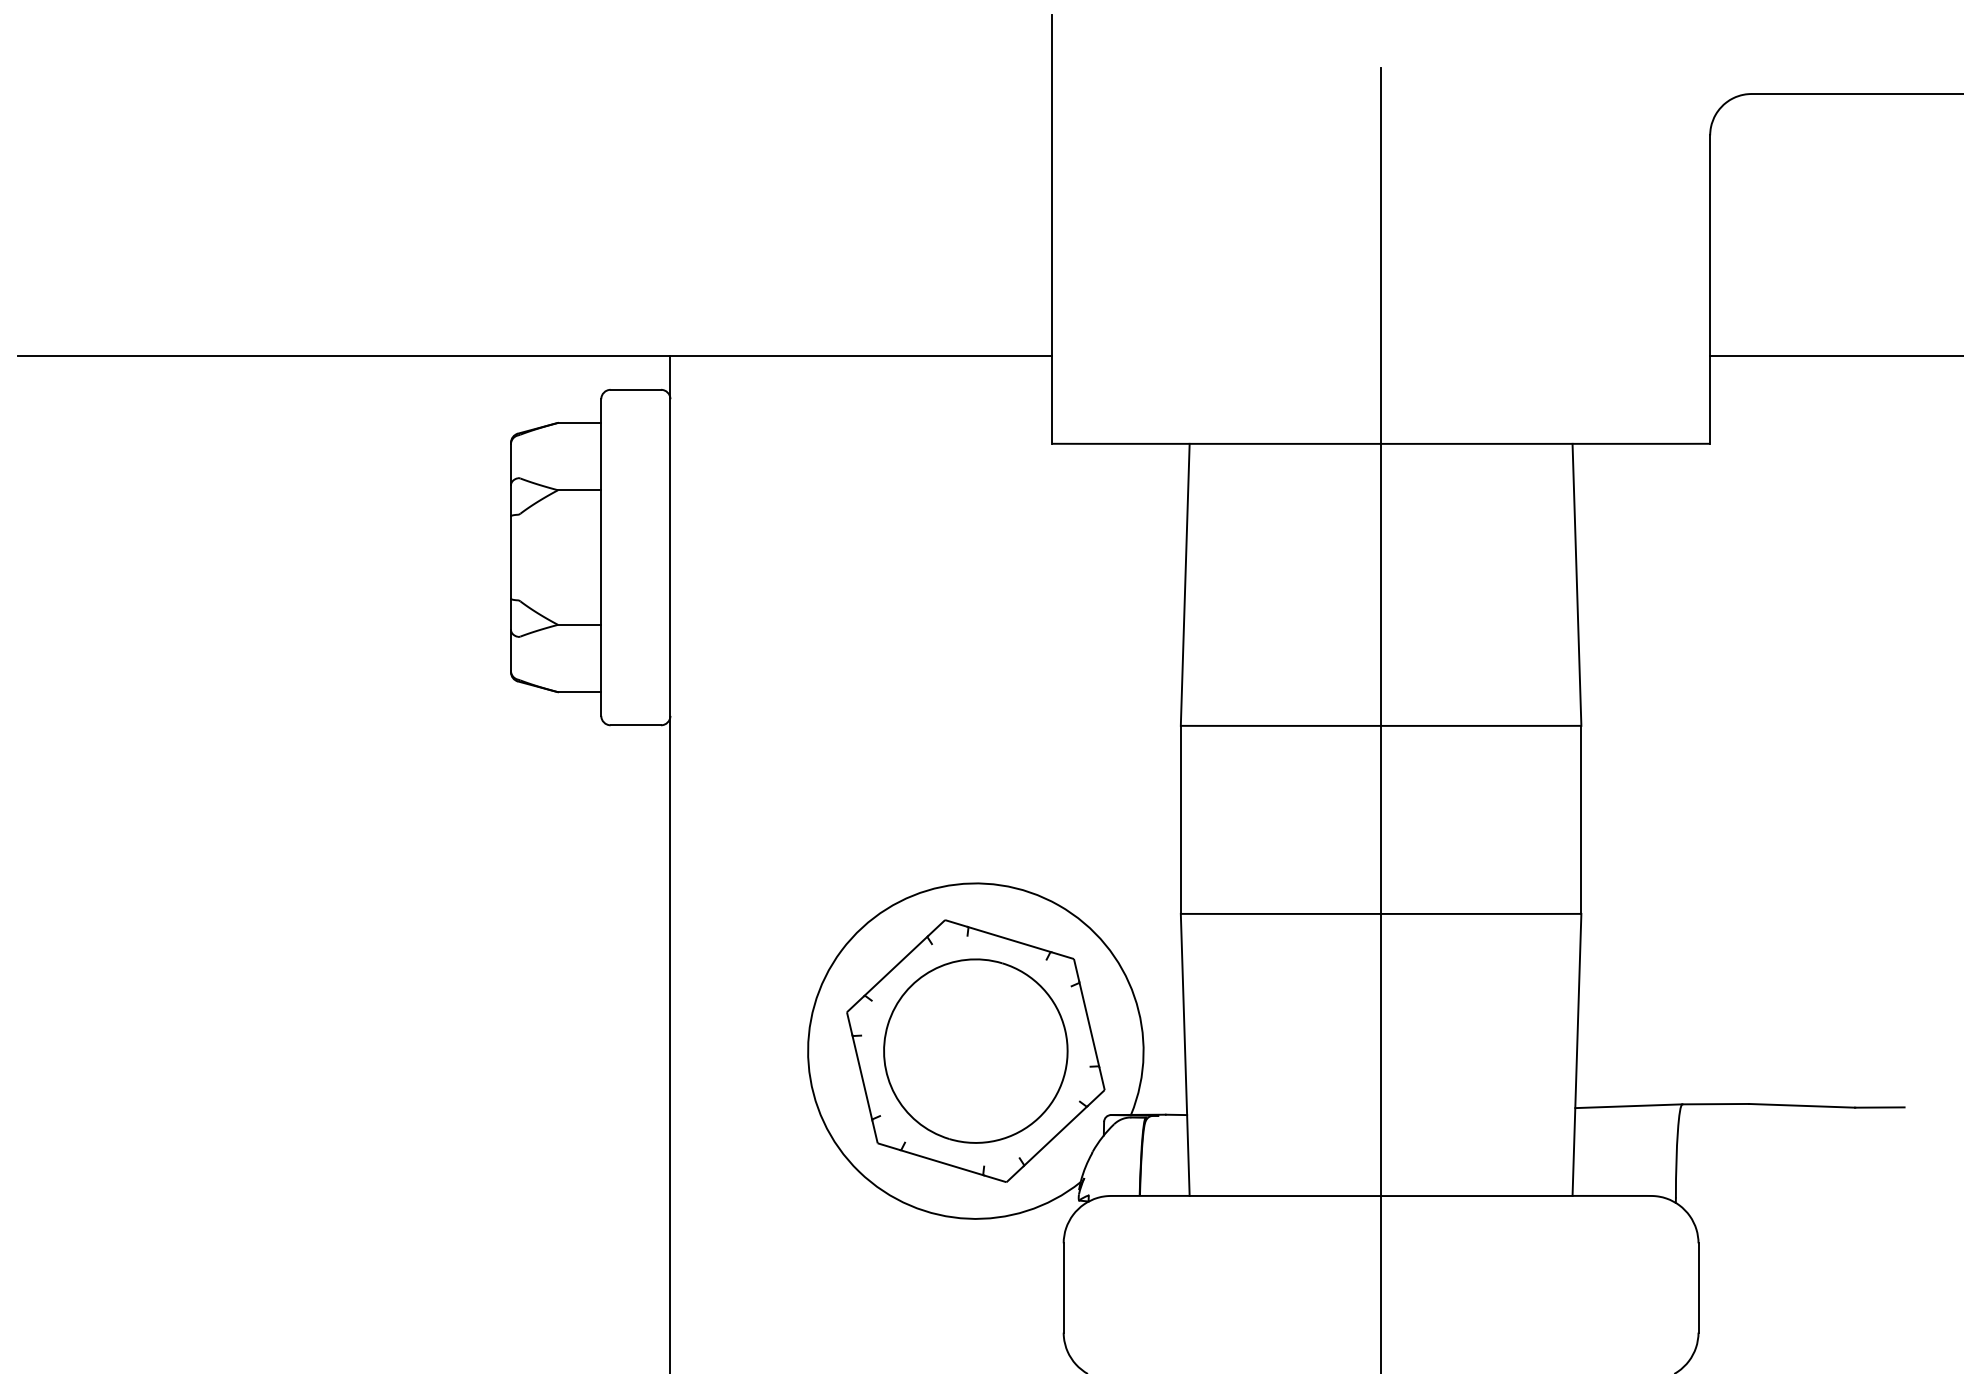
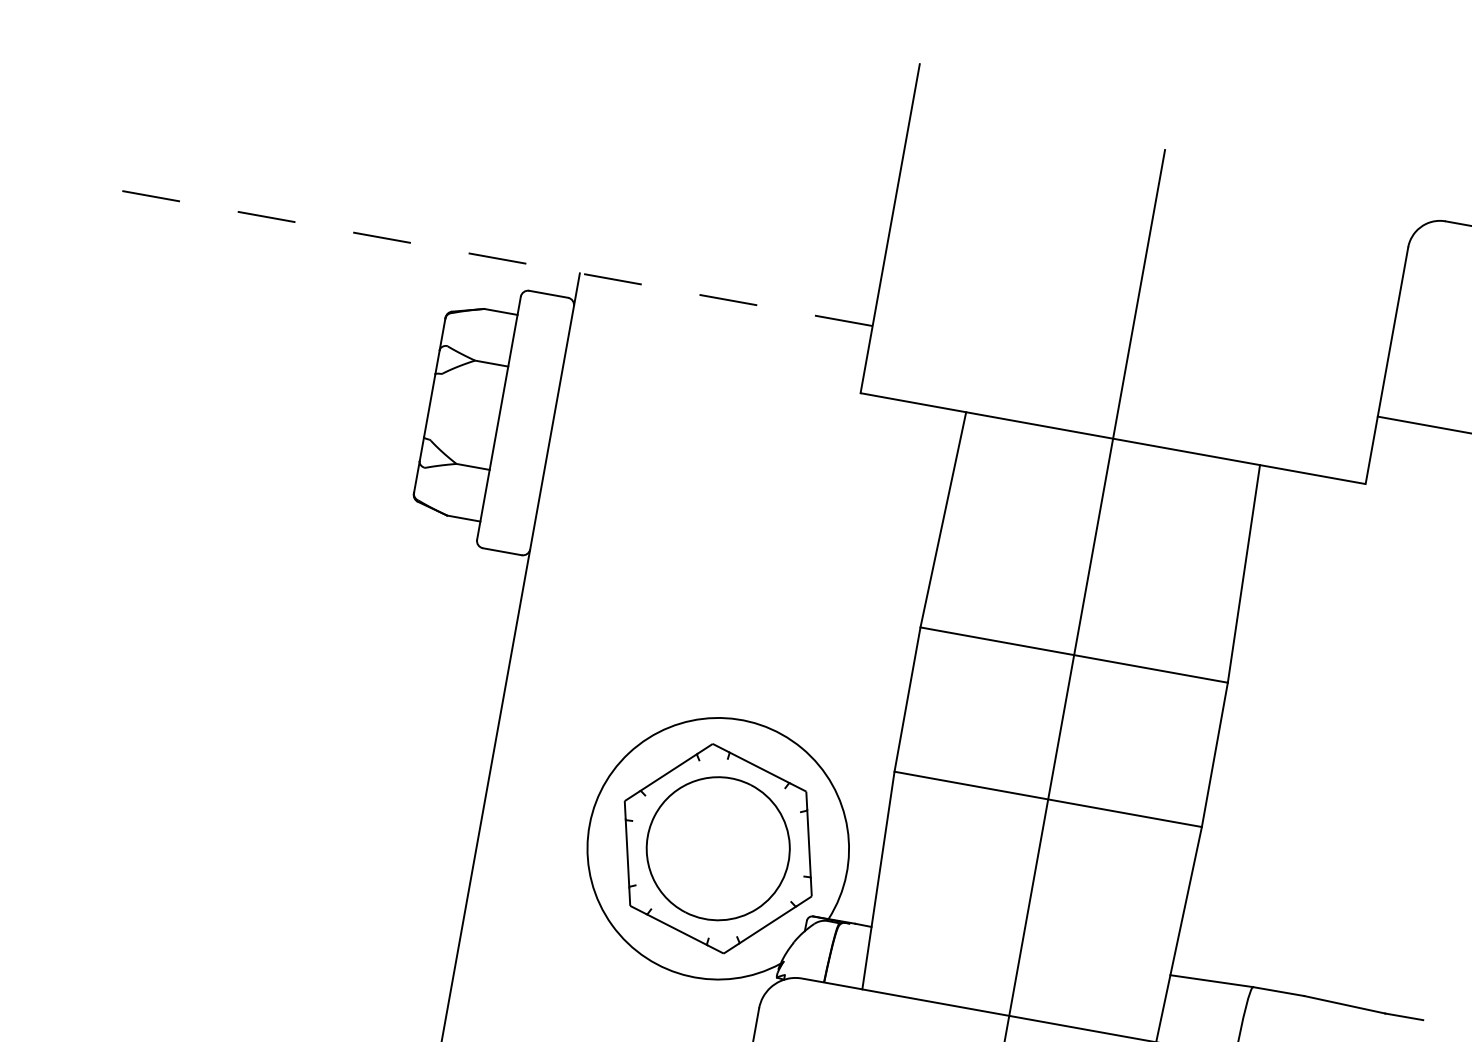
line: (534, 356) -> (475, 254), solid -> dashed

